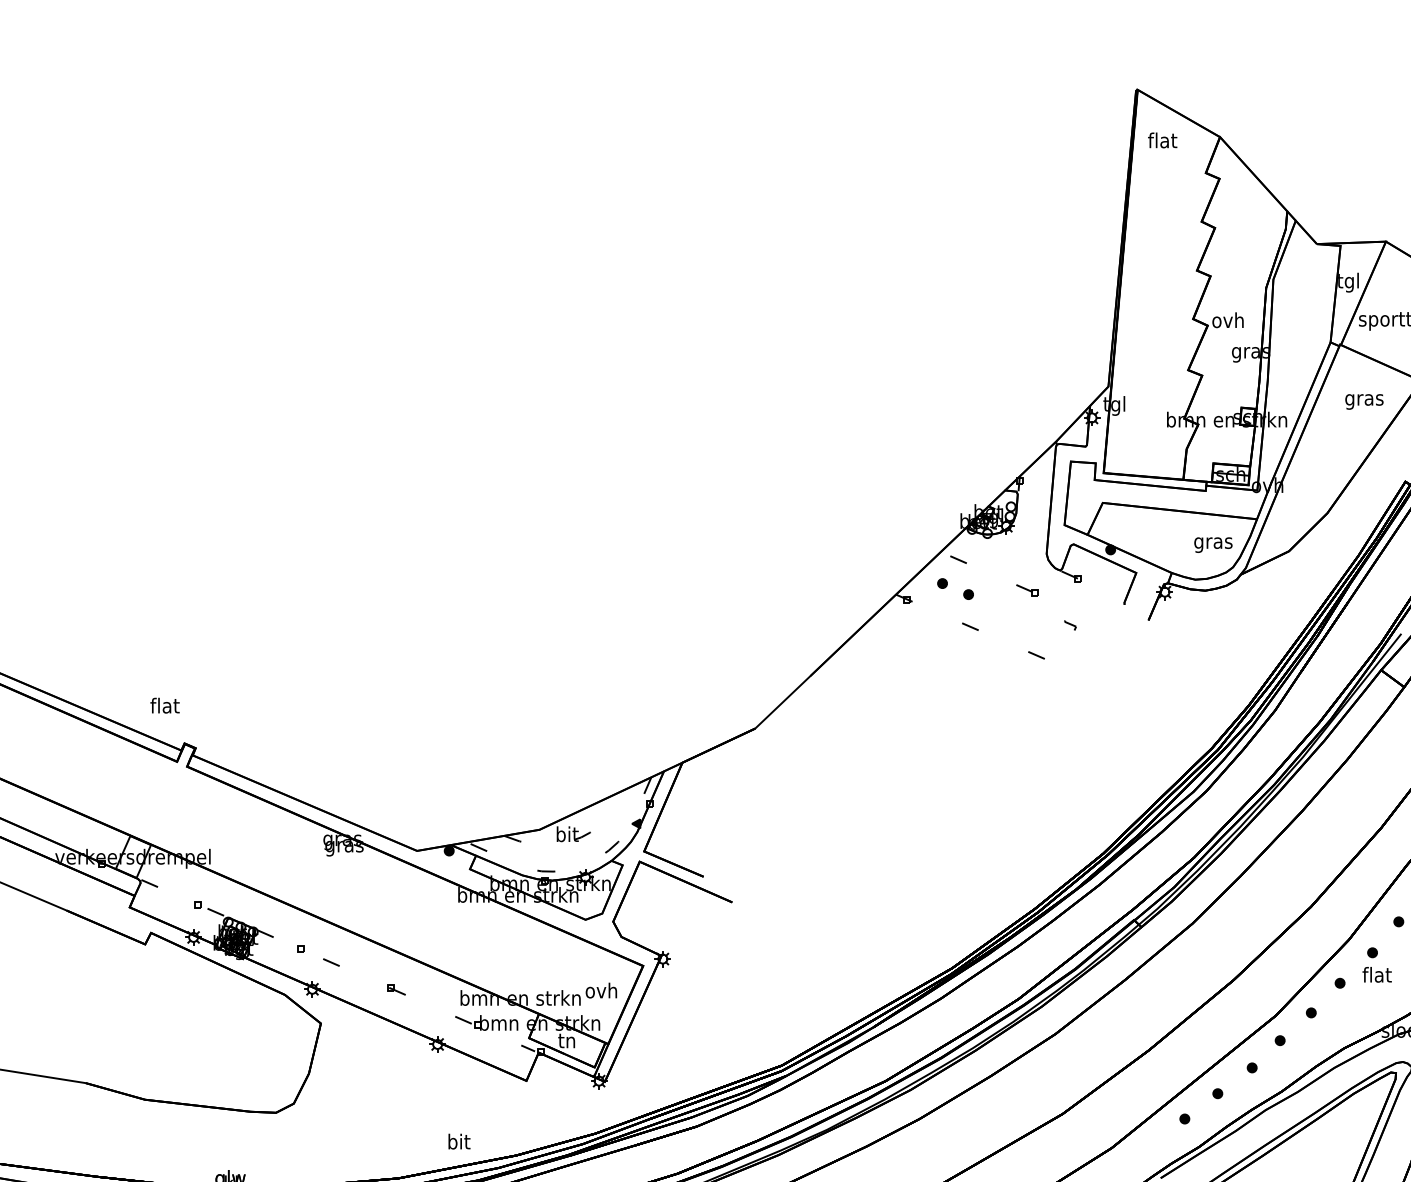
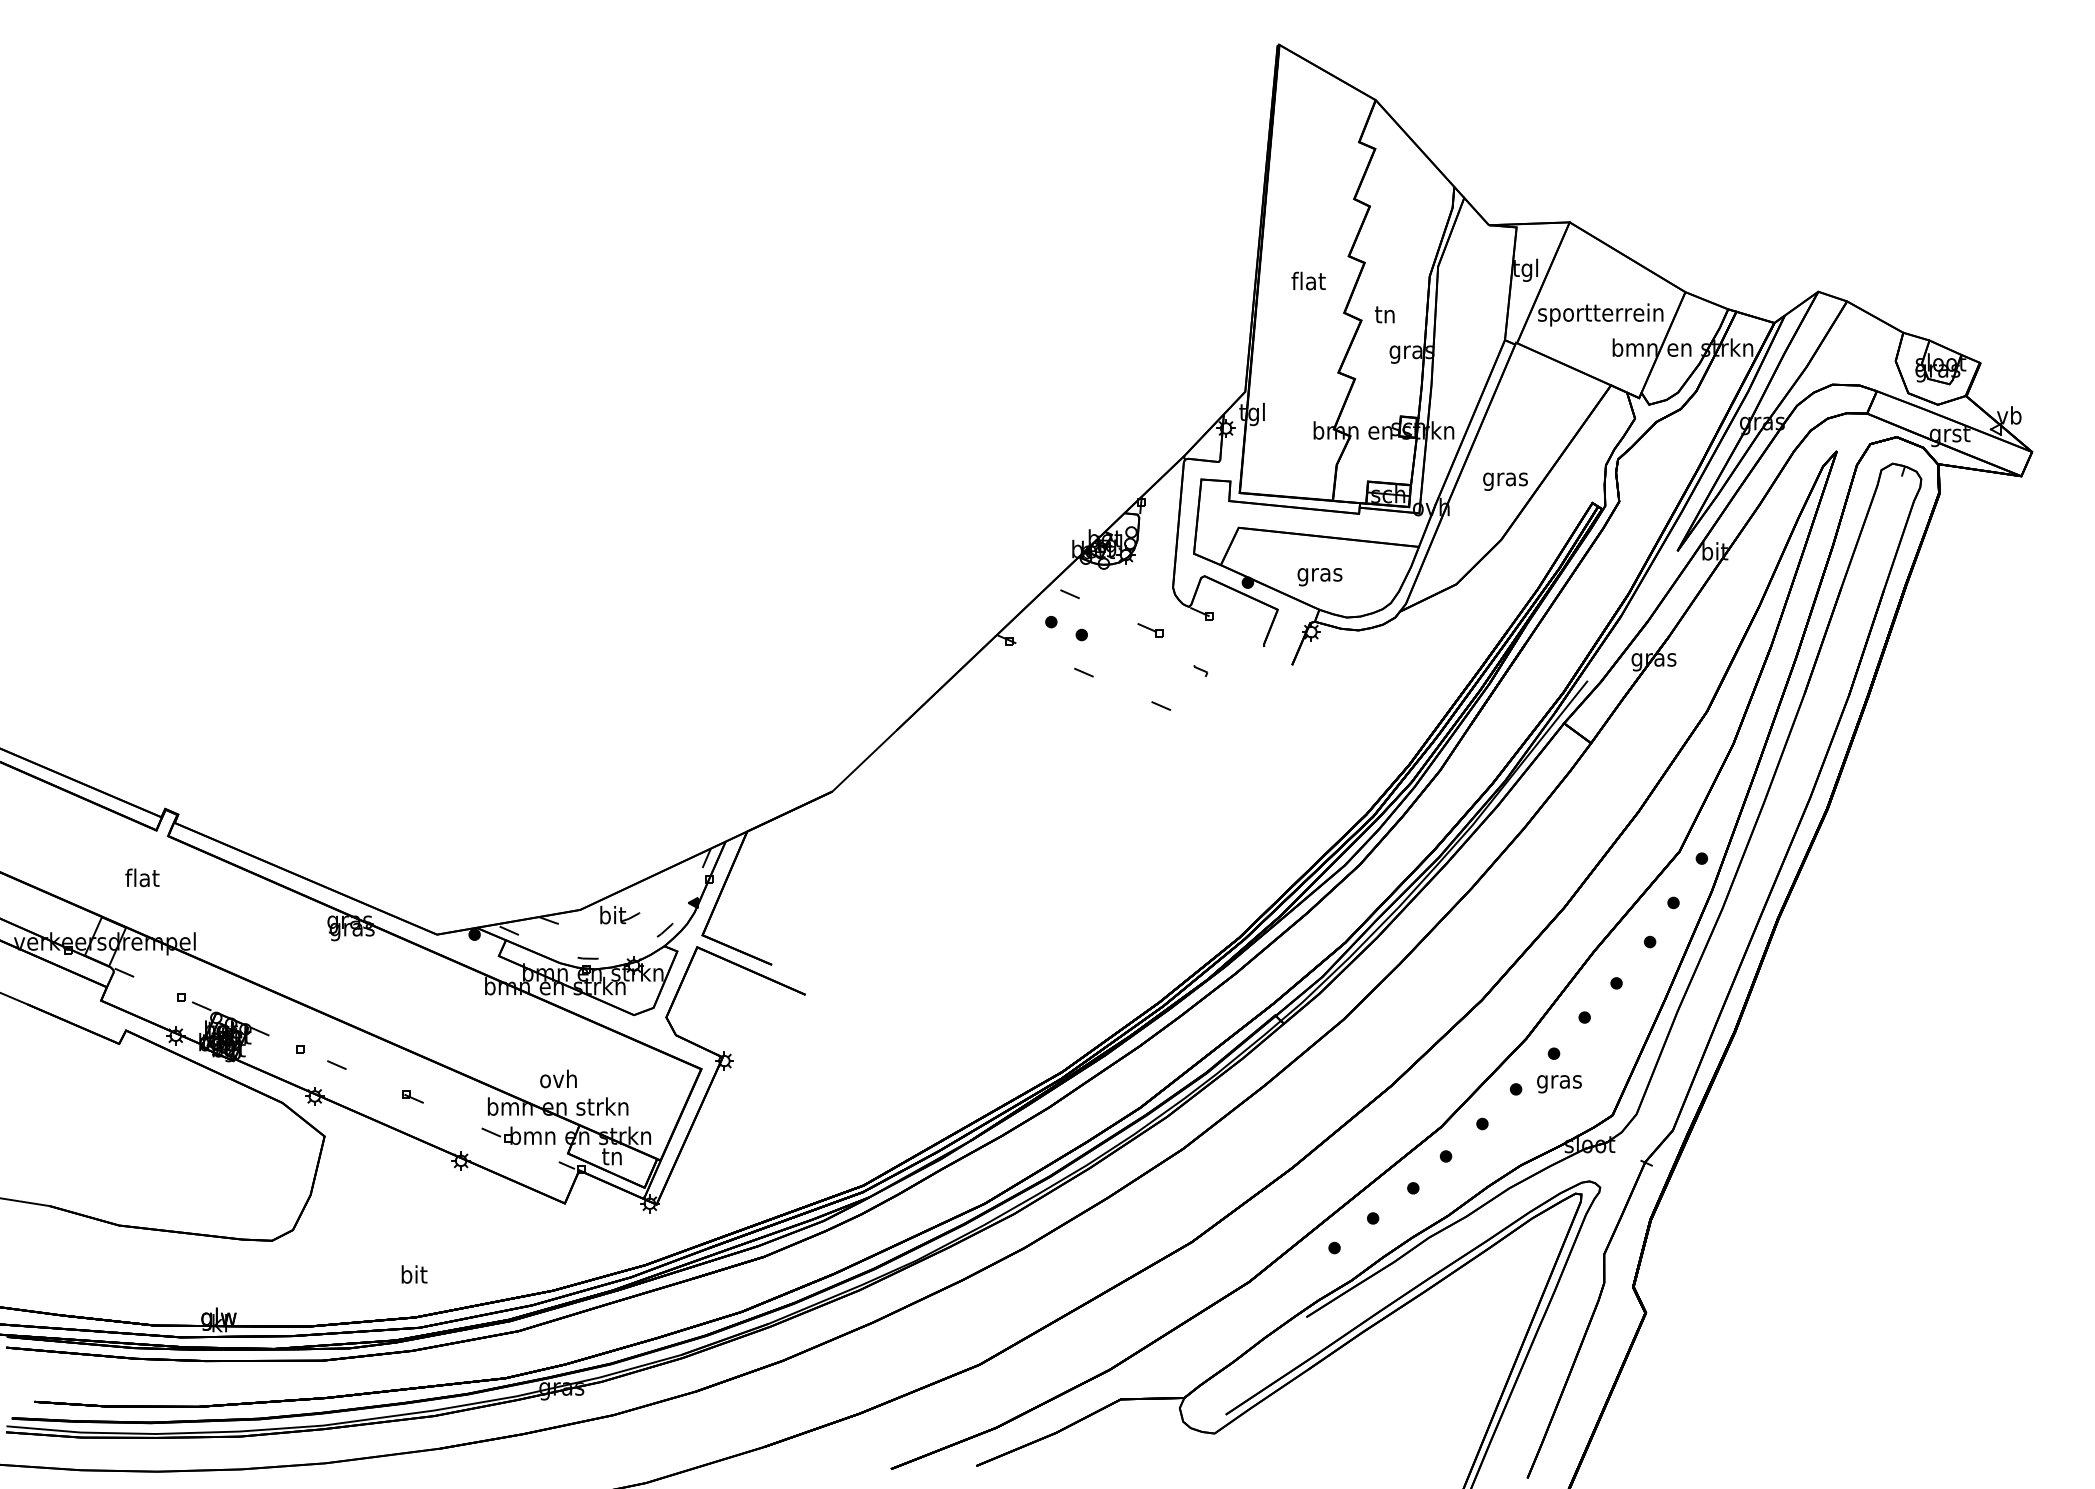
text: (1162, 139) -> (1308, 280), moved
text: (1227, 320) -> (1384, 314), ovh -> tn
text: (1364, 401) -> (1505, 481), moved
text: (1213, 545) -> (1319, 577), moved
text: (165, 705) -> (142, 877), moved
text: (1377, 976) -> (1559, 1081), flat -> gras
text: (601, 990) -> (558, 1078), moved
text: (459, 1141) -> (414, 1274), moved

